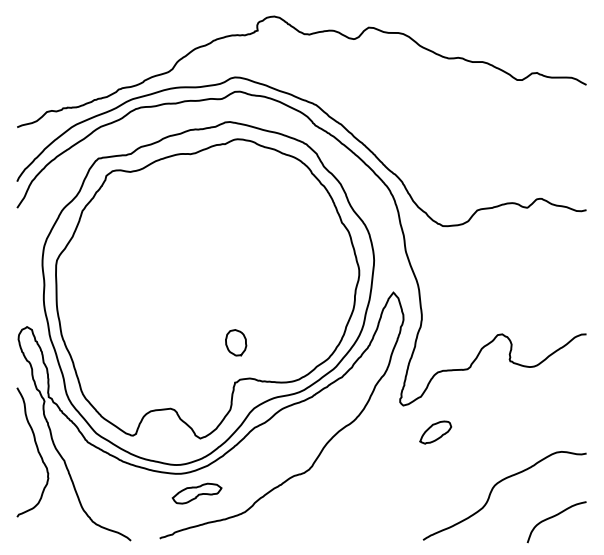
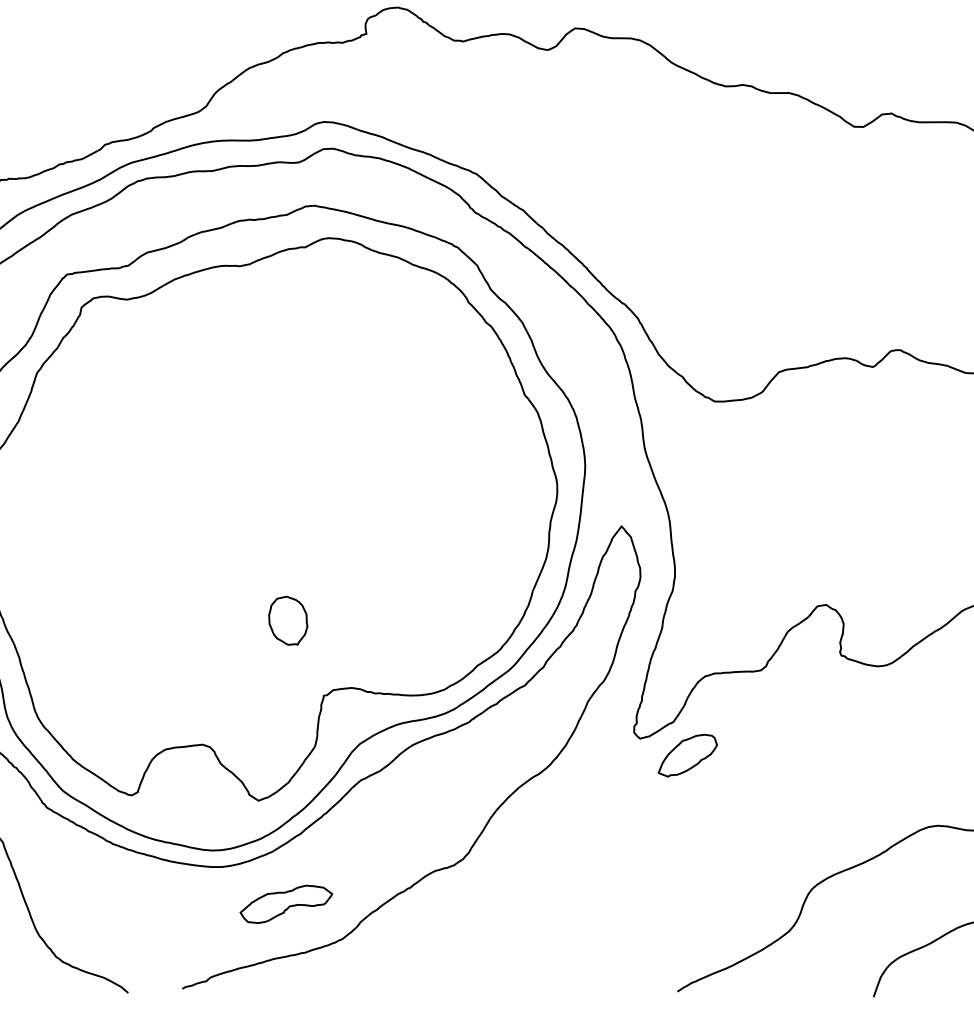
part: (236, 342) -> (288, 620), moved
part: (435, 432) -> (687, 755), moved
part: (196, 493) -> (285, 904), moved

